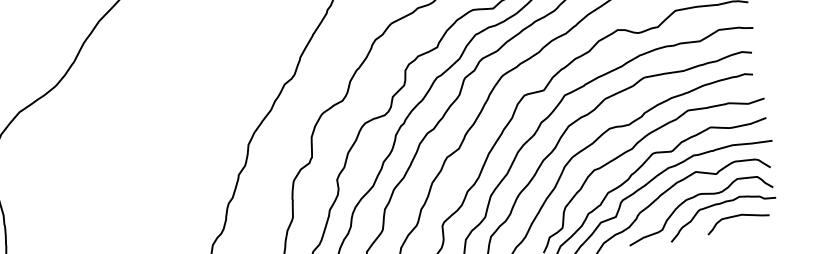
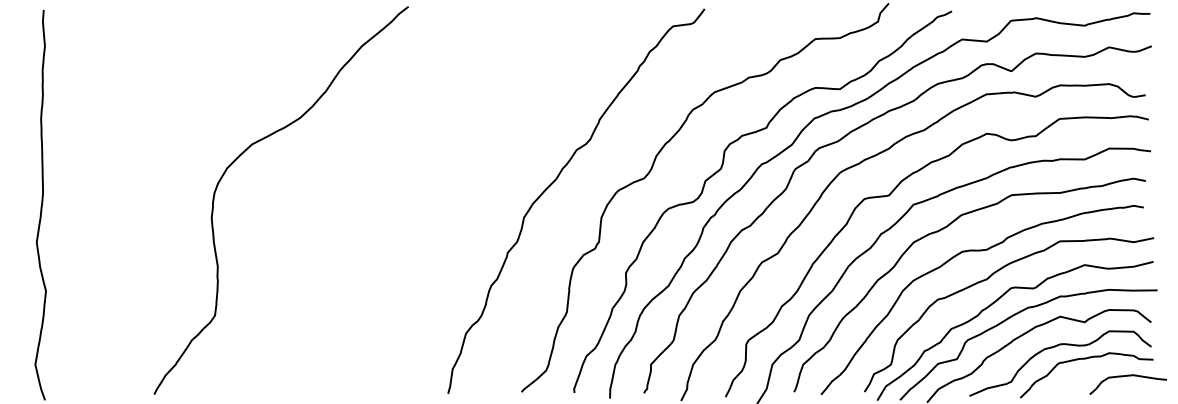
curve: (737, 216) -> (1127, 376), moved

